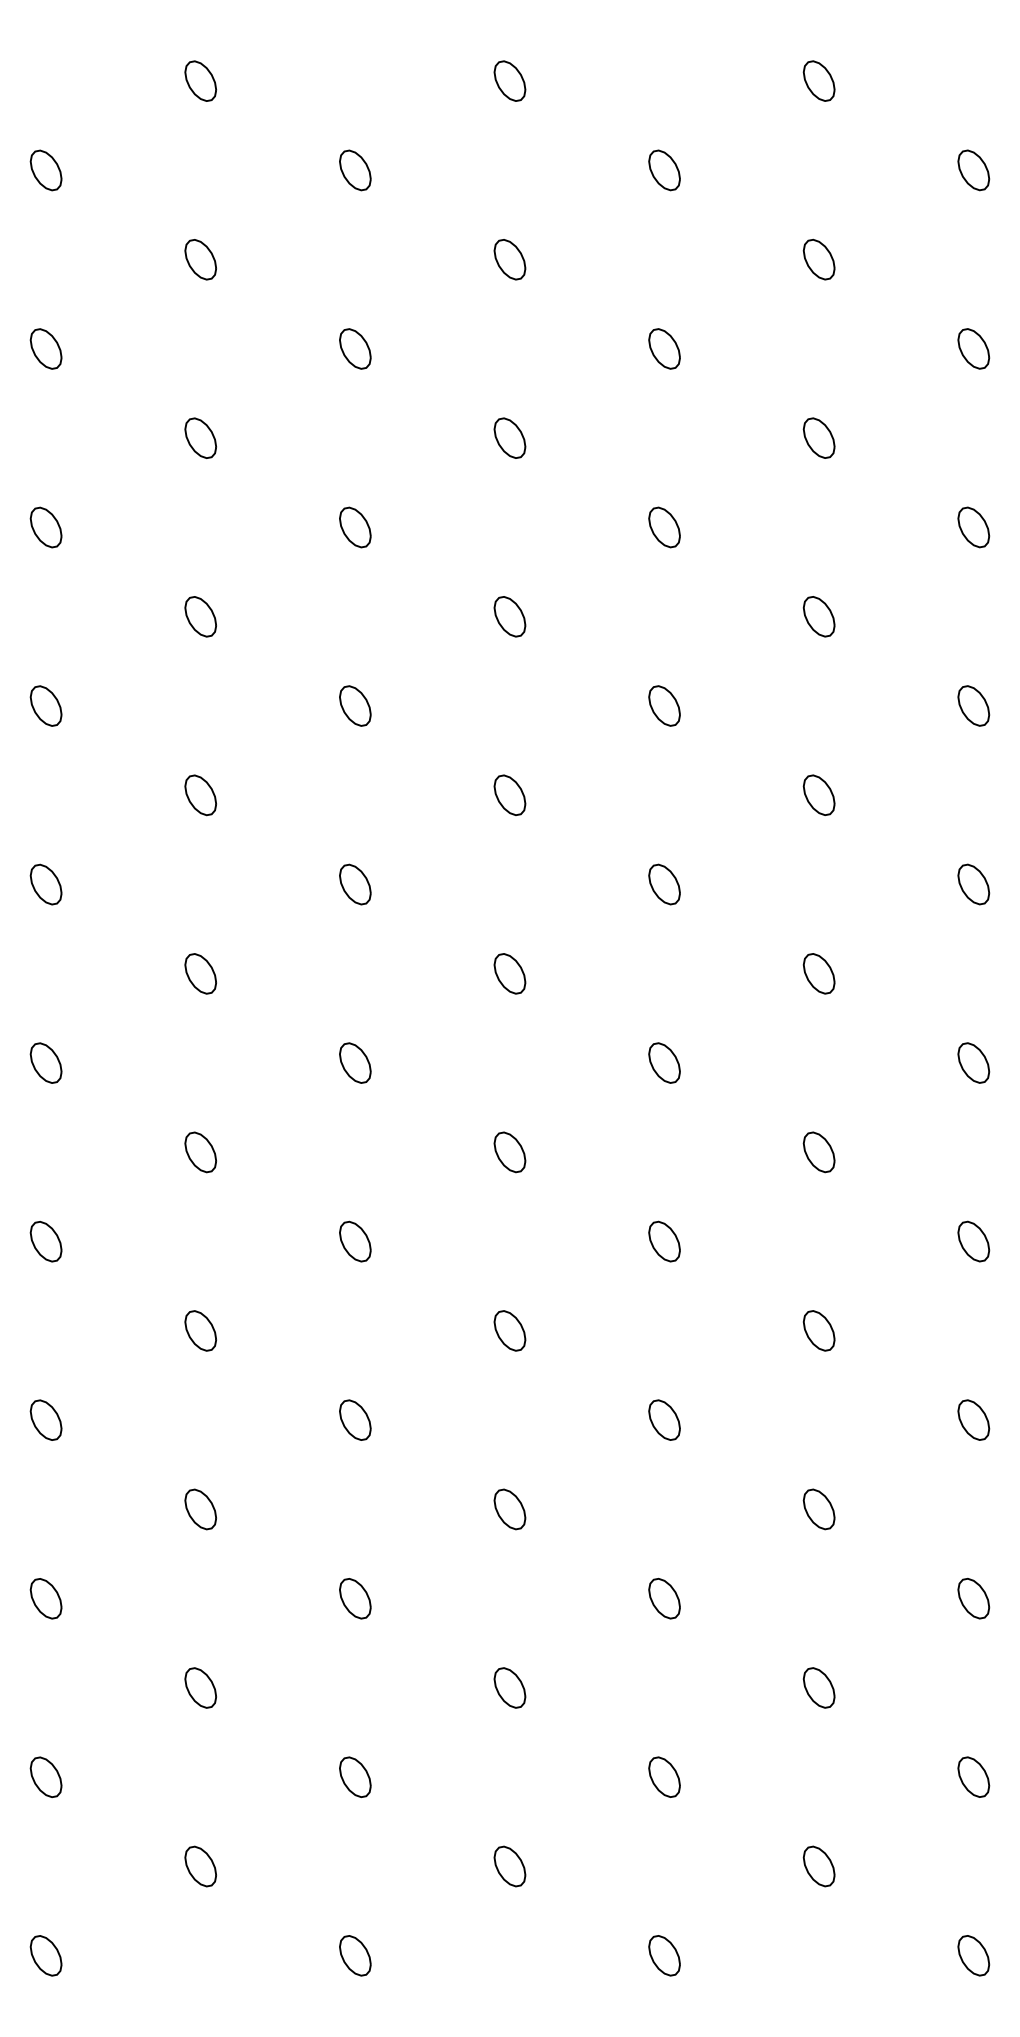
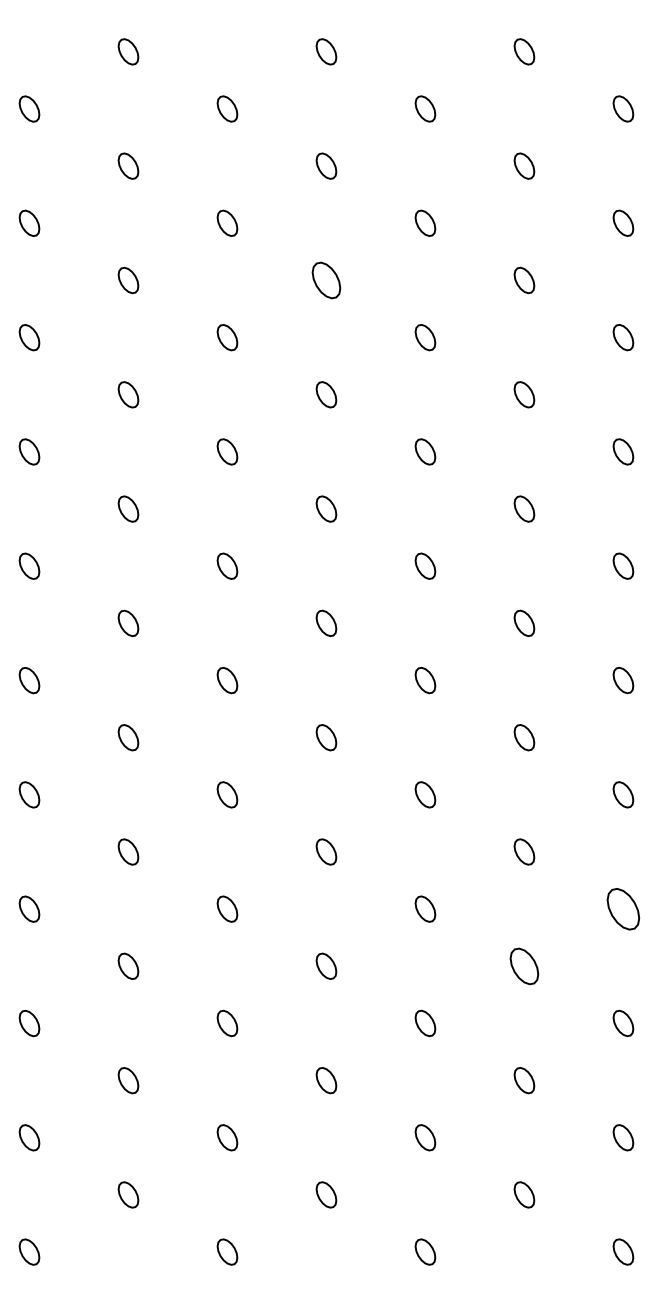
part: (510, 438) -> (326, 280), size x1.4
part: (973, 1419) -> (623, 908), size x1.6
part: (819, 1508) -> (524, 965), size x1.4

